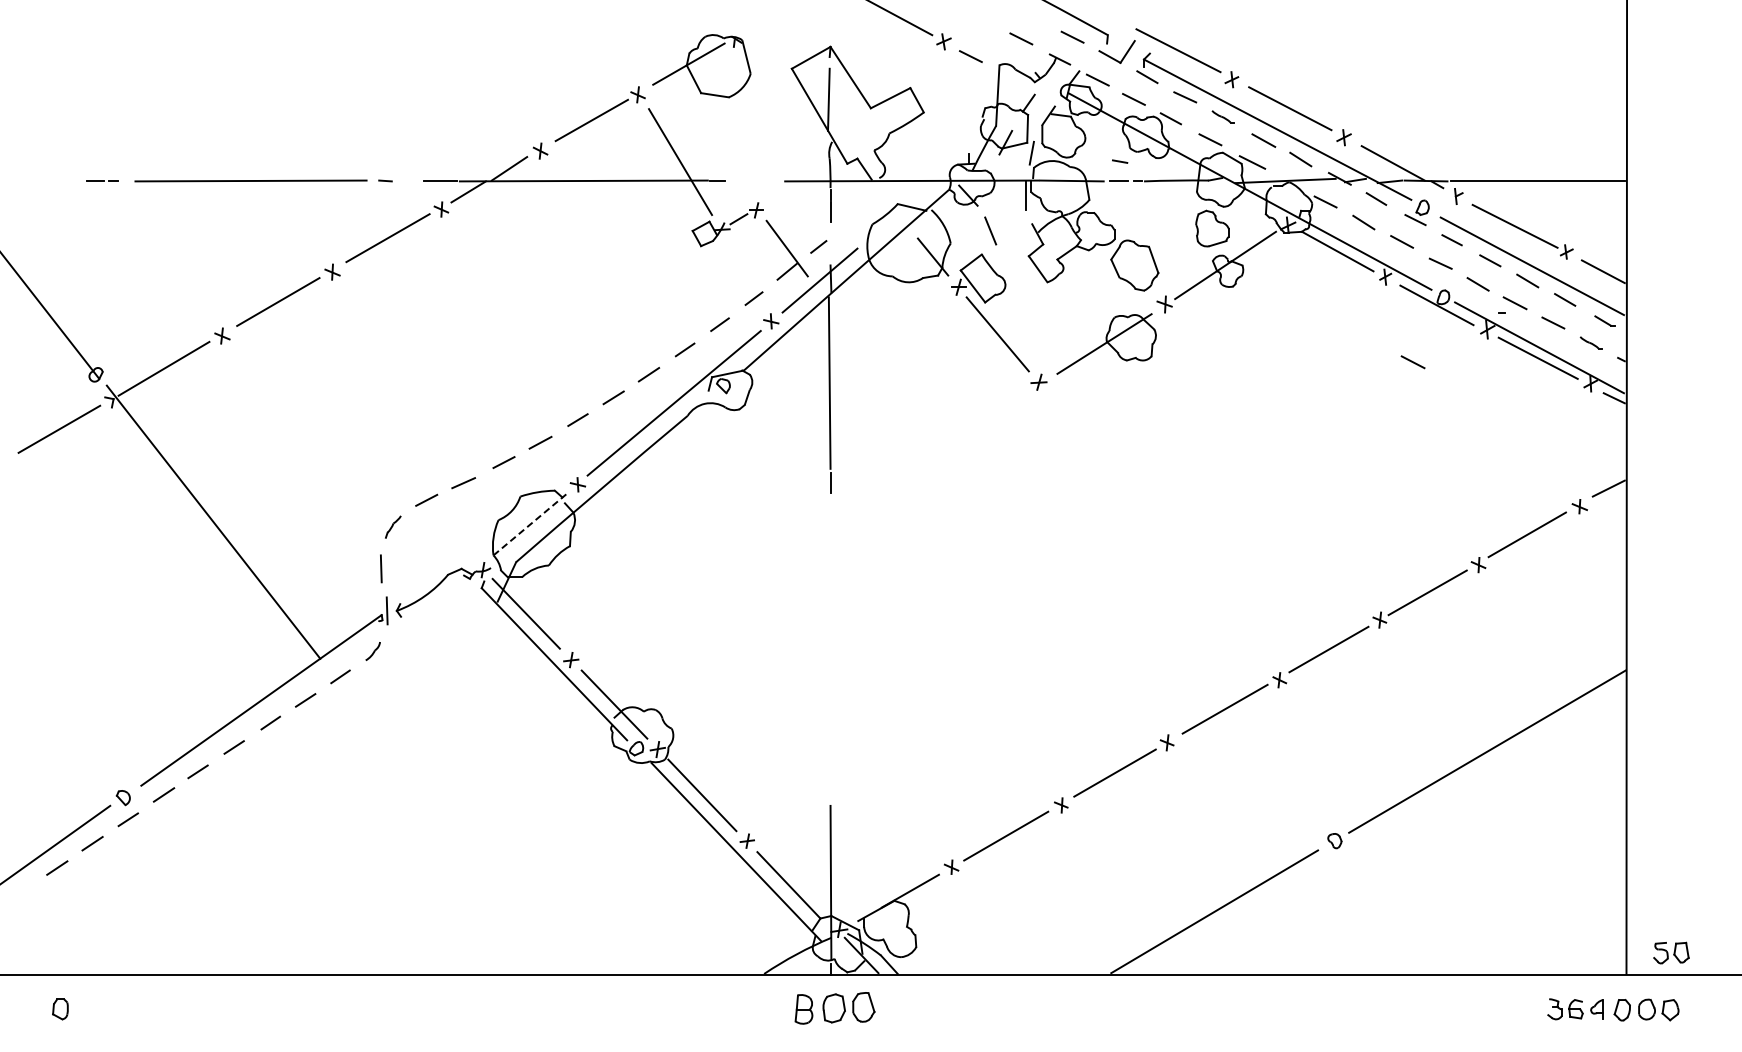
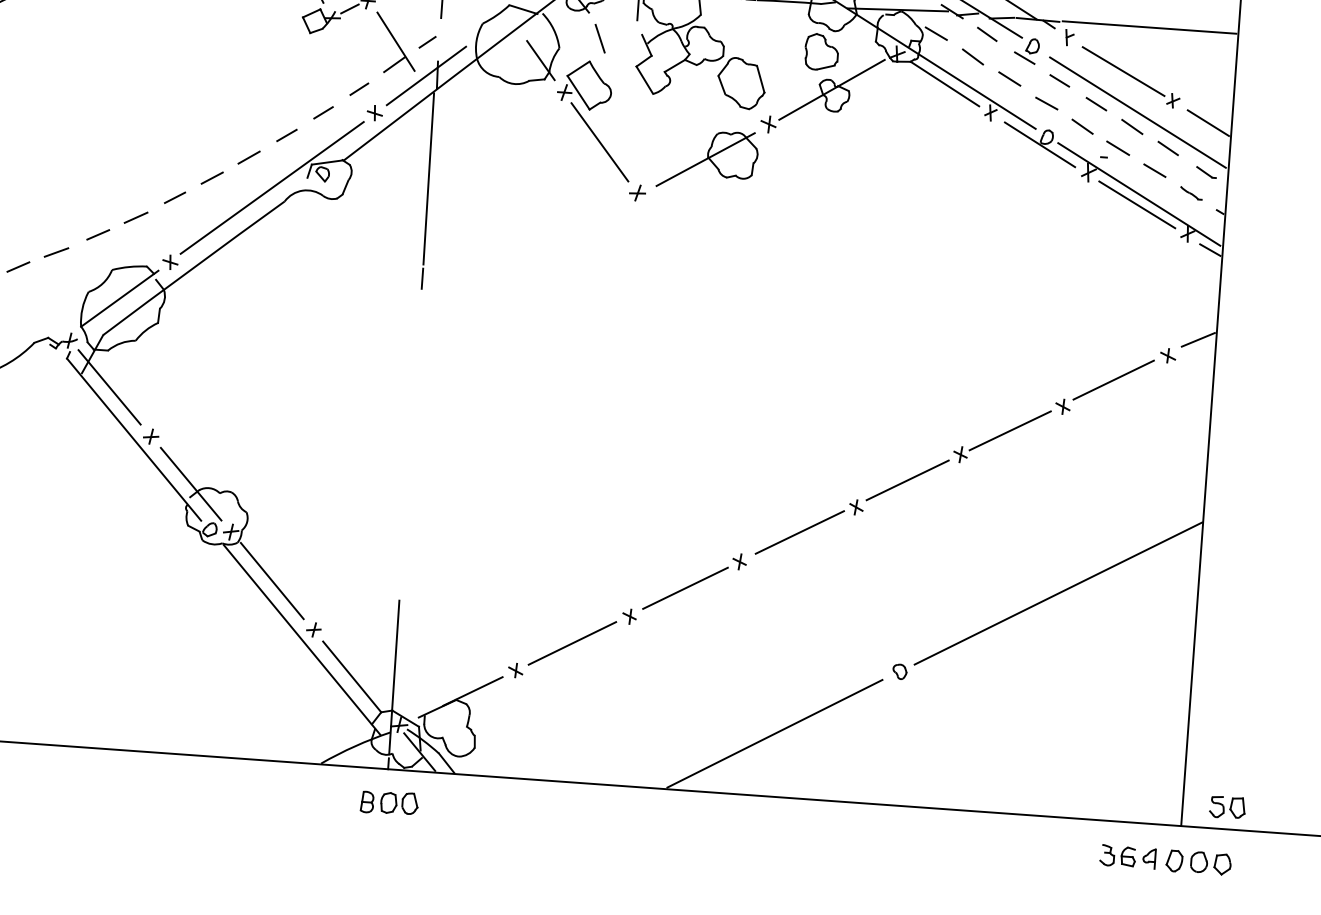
line: (1412, 362) -> (1011, 200), removed
line: (530, 524) -> (120, 298), dashed -> solid
part: (835, 1008) -> (389, 803), size x0.71

